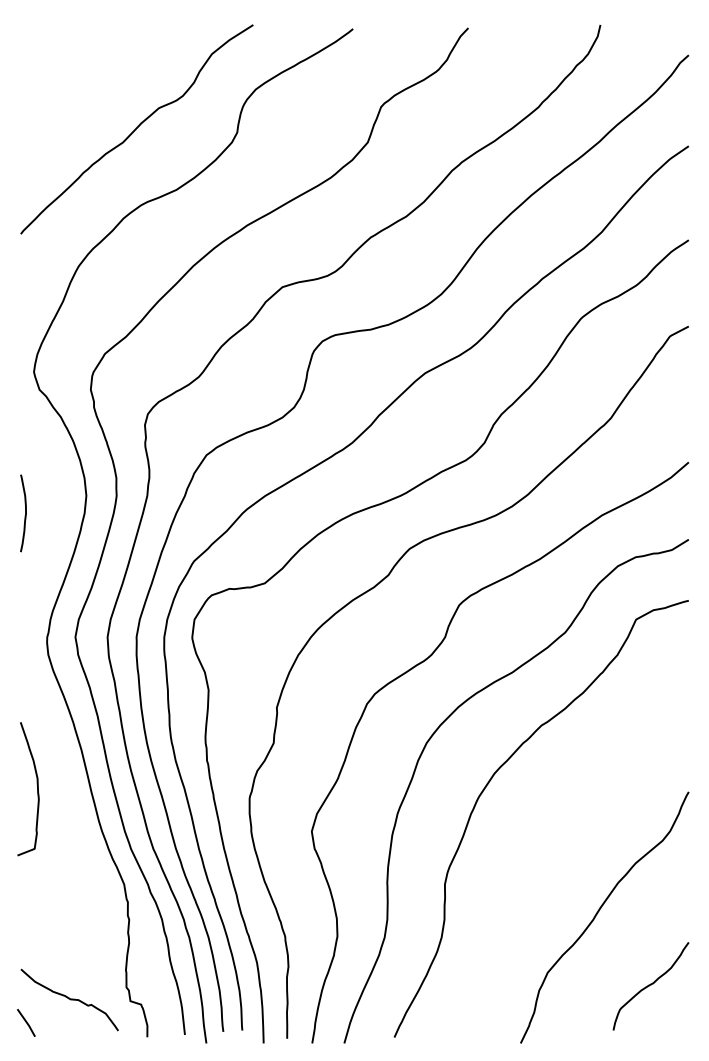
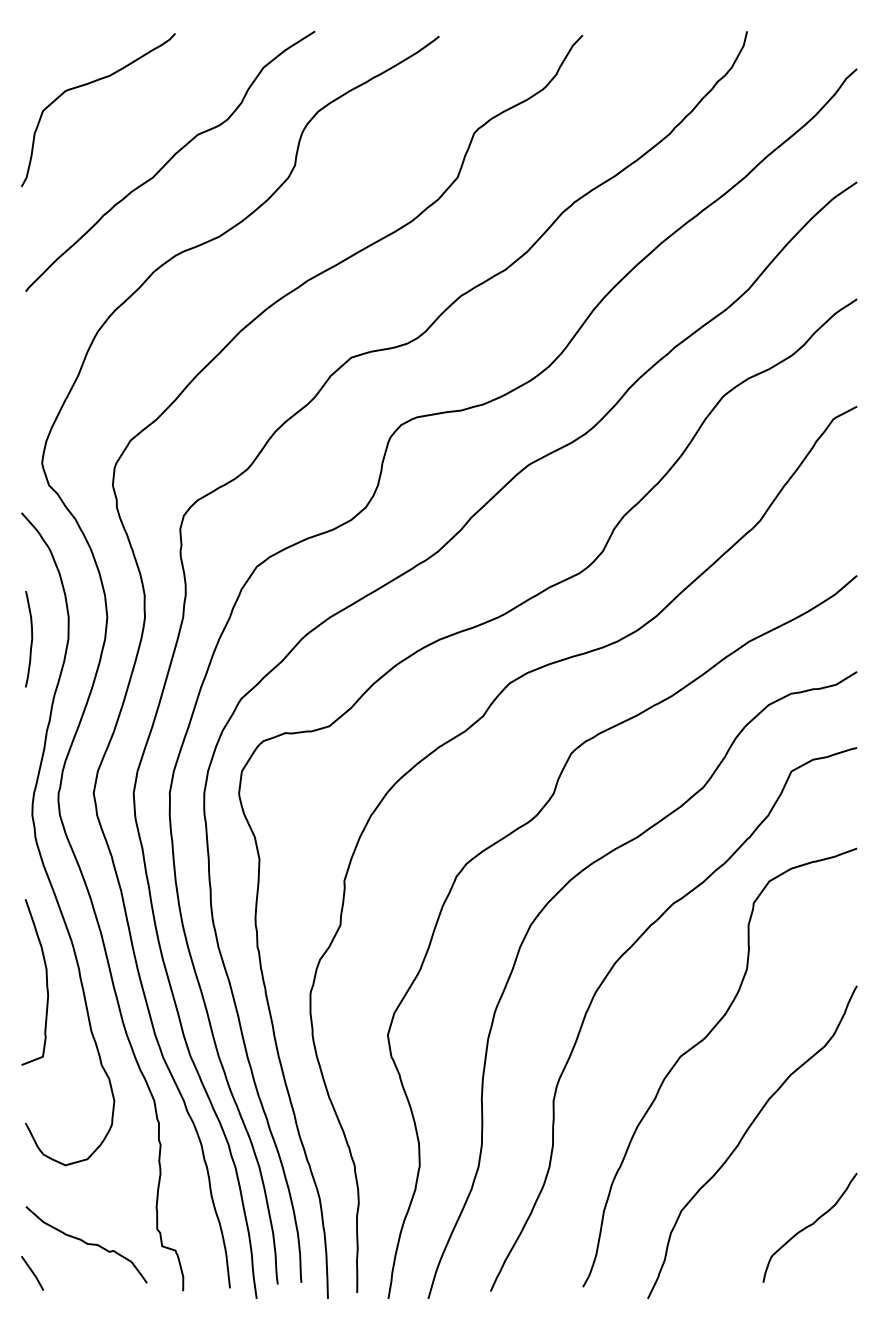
curve: (72, 67) -> (89, 84), added
curve: (31, 680) -> (39, 847), added
curve: (563, 837) -> (701, 1042), added

